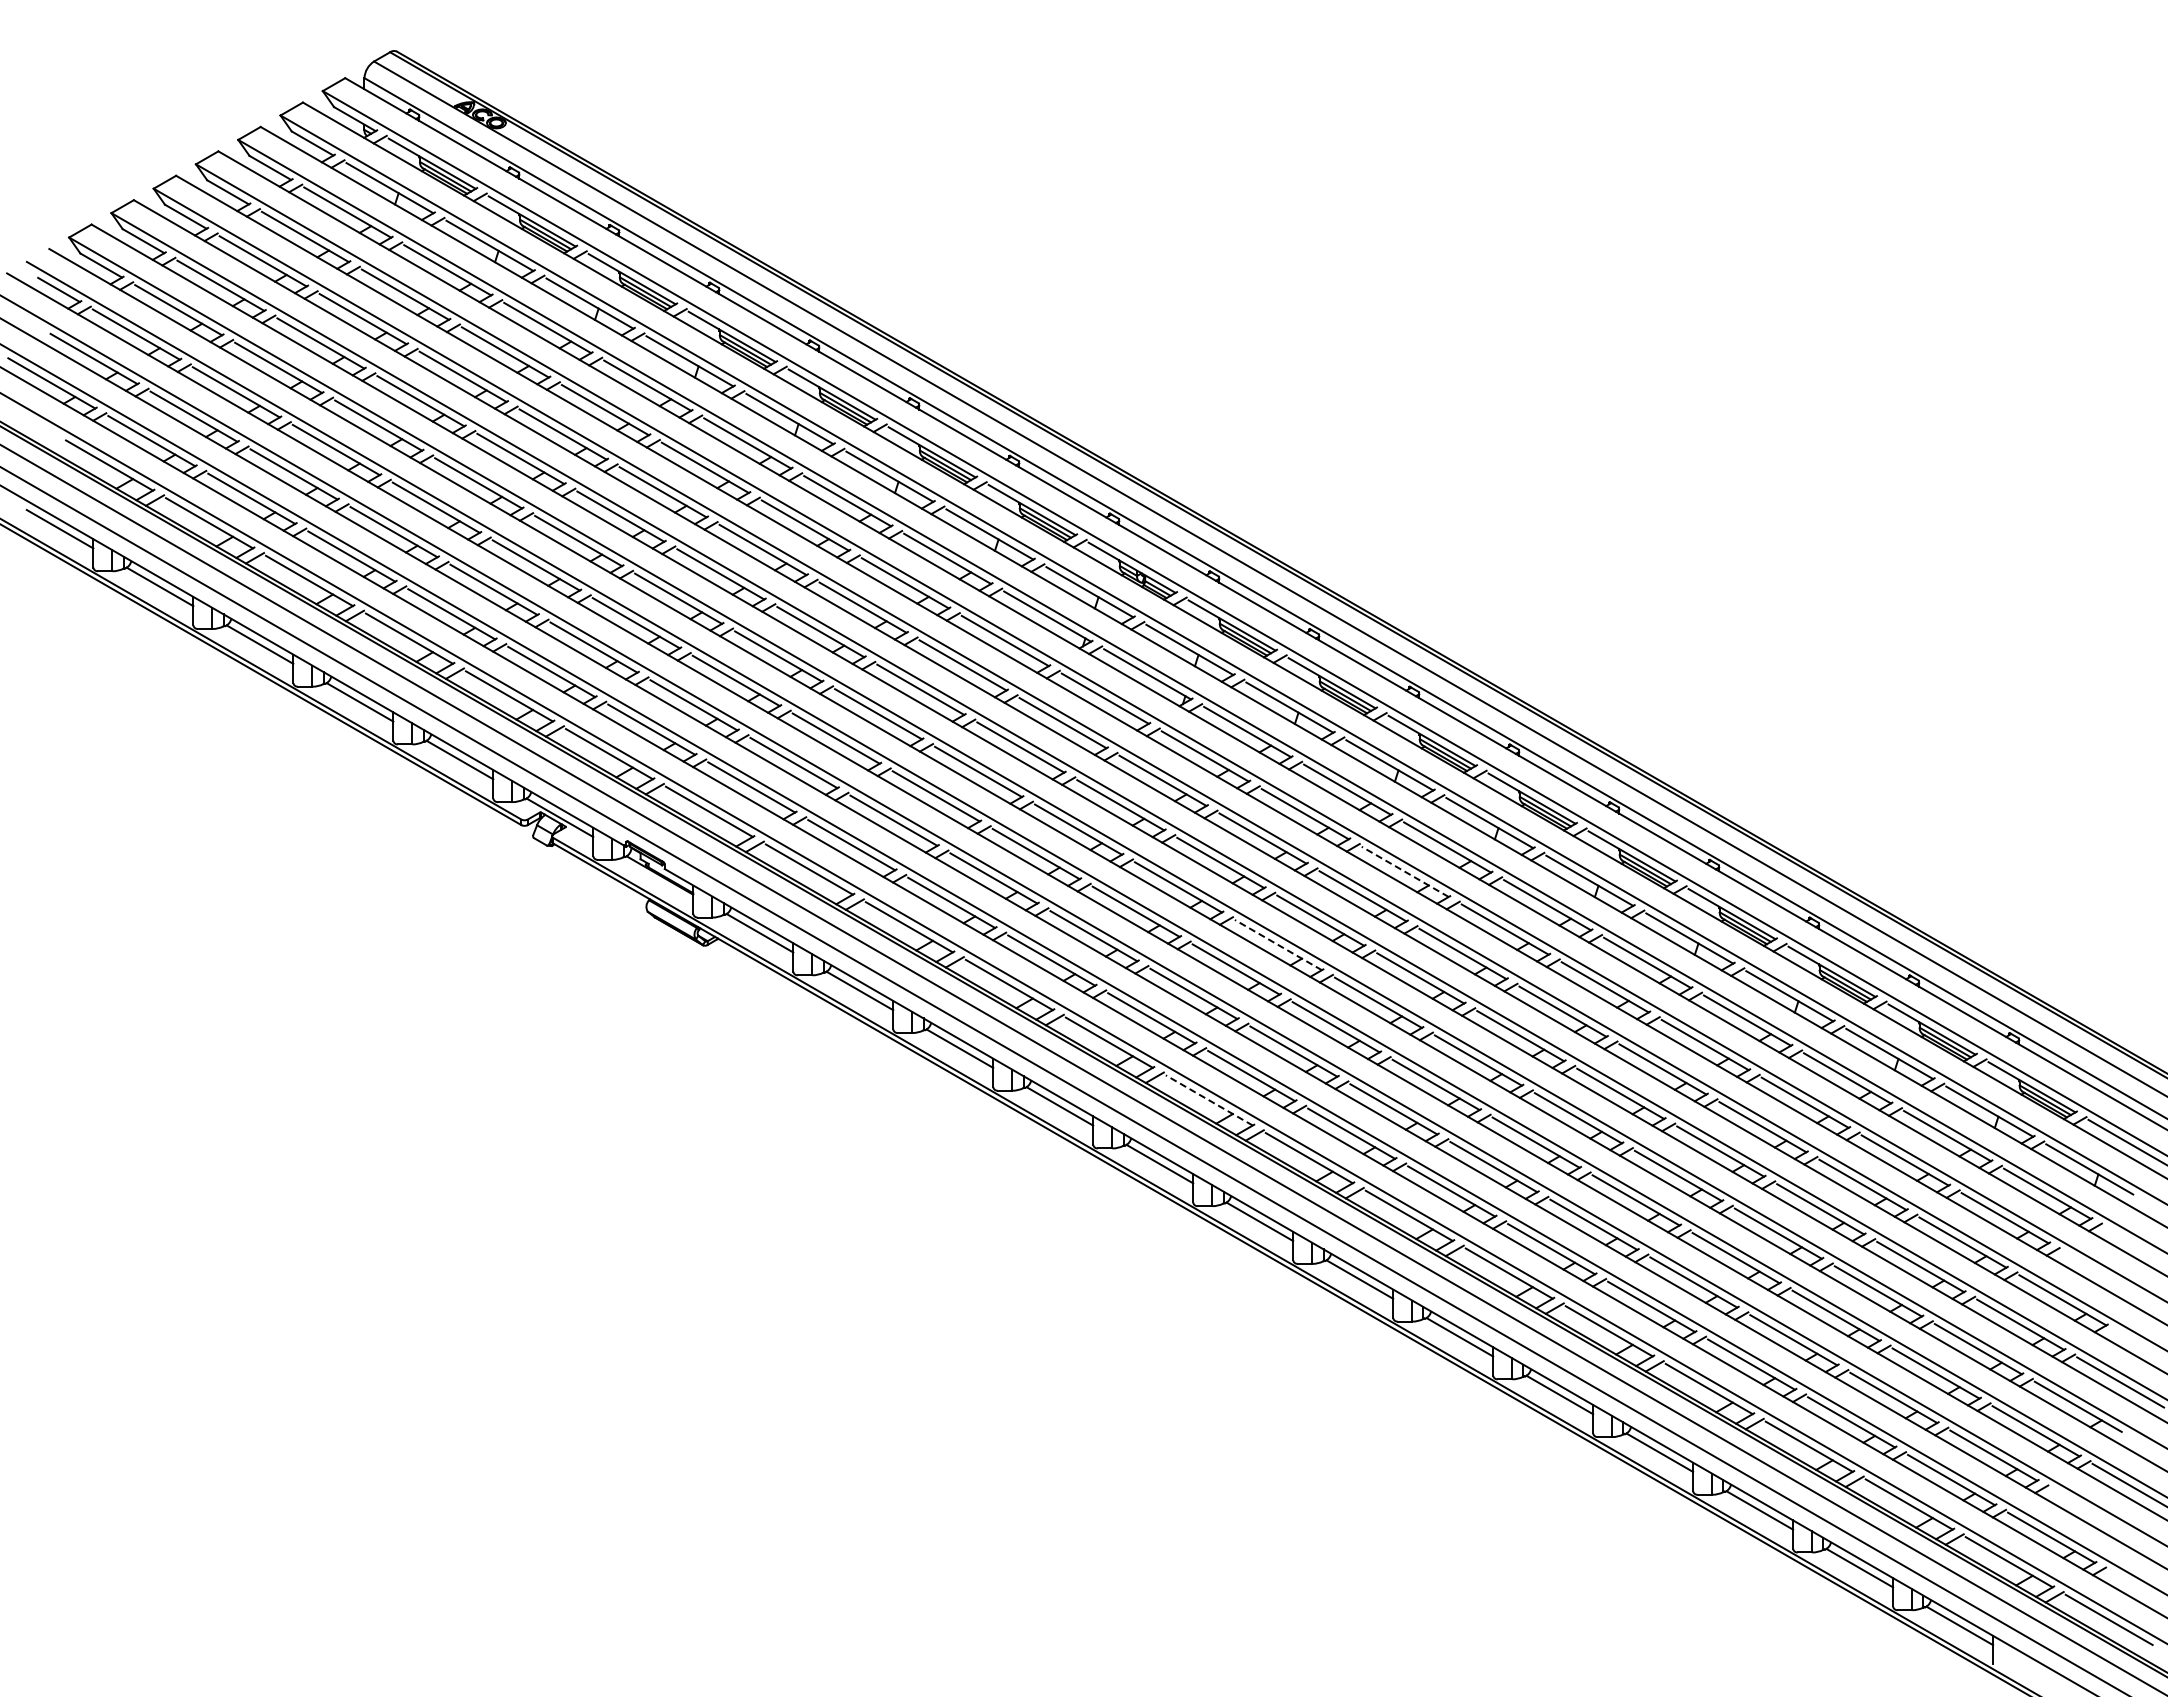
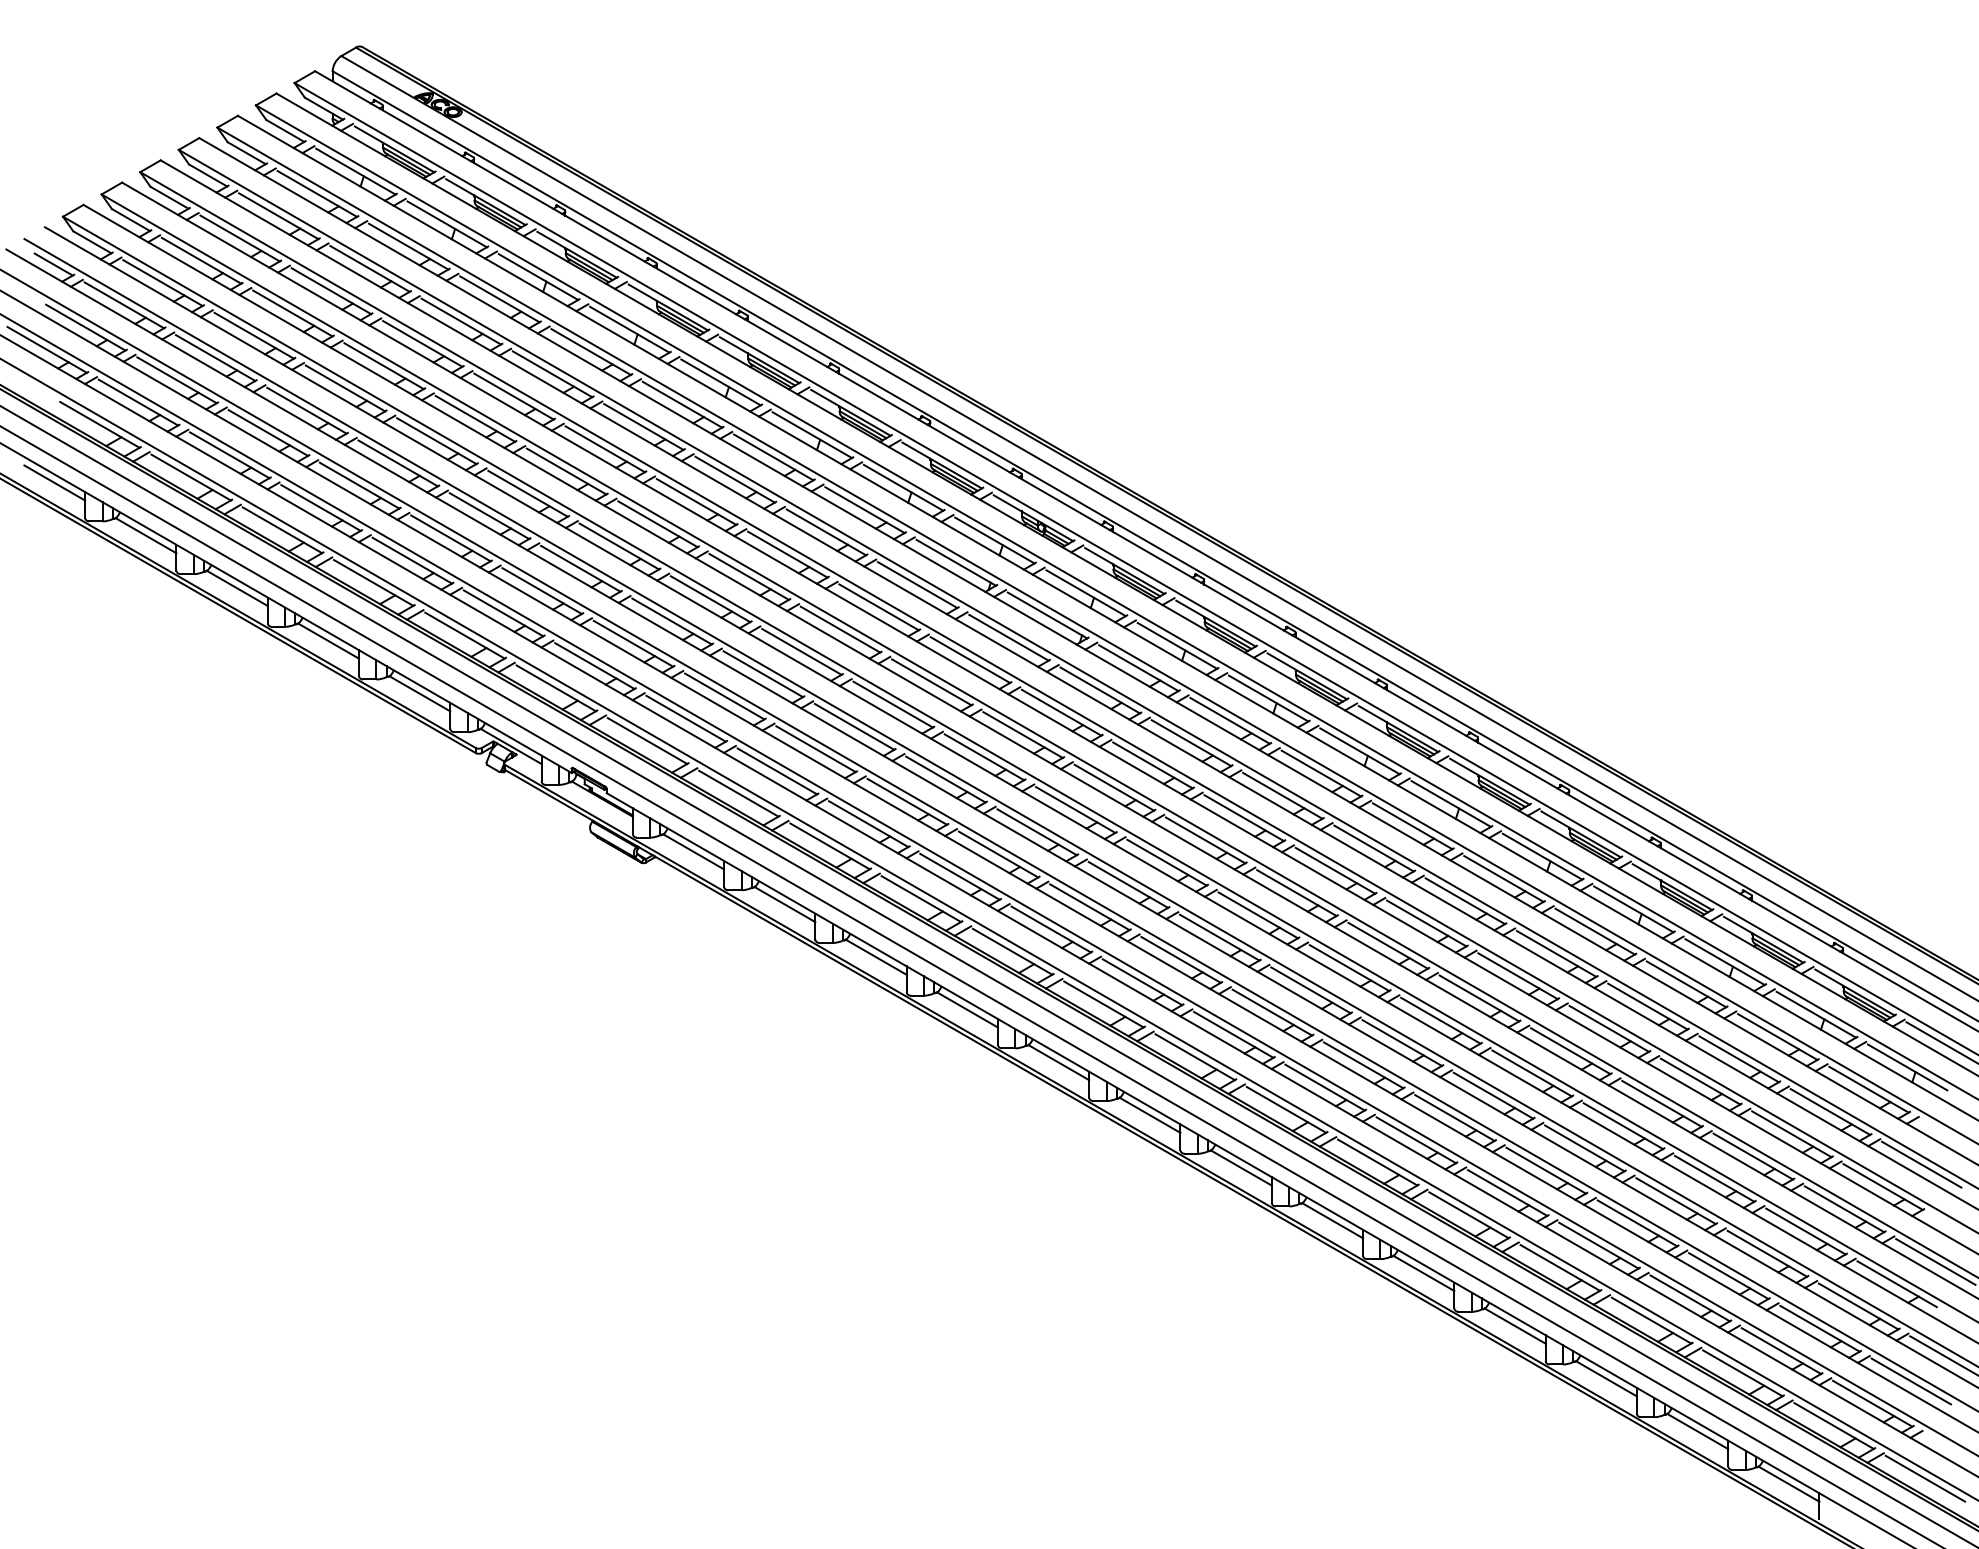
line: (1404, 871) -> (1282, 795), dashed -> solid
line: (1278, 944) -> (1167, 862), dashed -> solid
line: (1208, 1100) -> (1103, 1004), dashed -> solid
line: (2104, 1275) -> (1921, 1164), added
line: (2093, 1513) -> (1911, 1381), added

